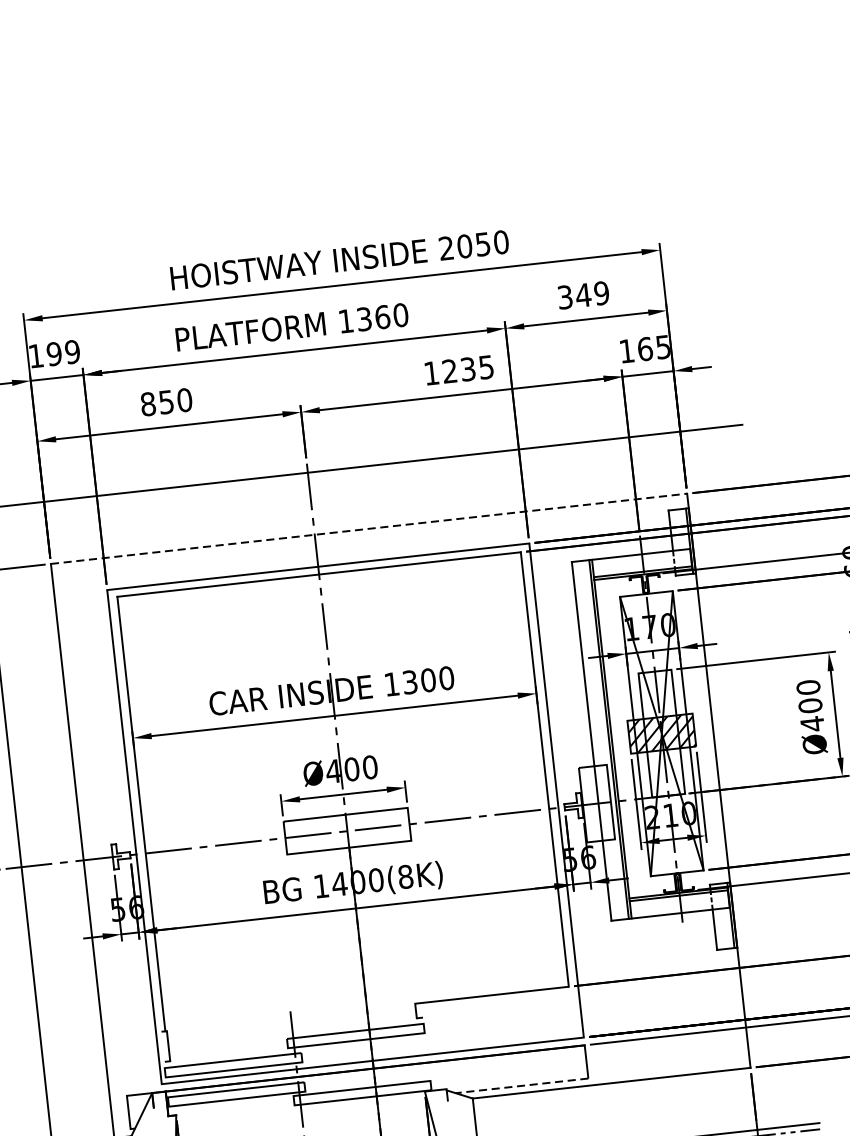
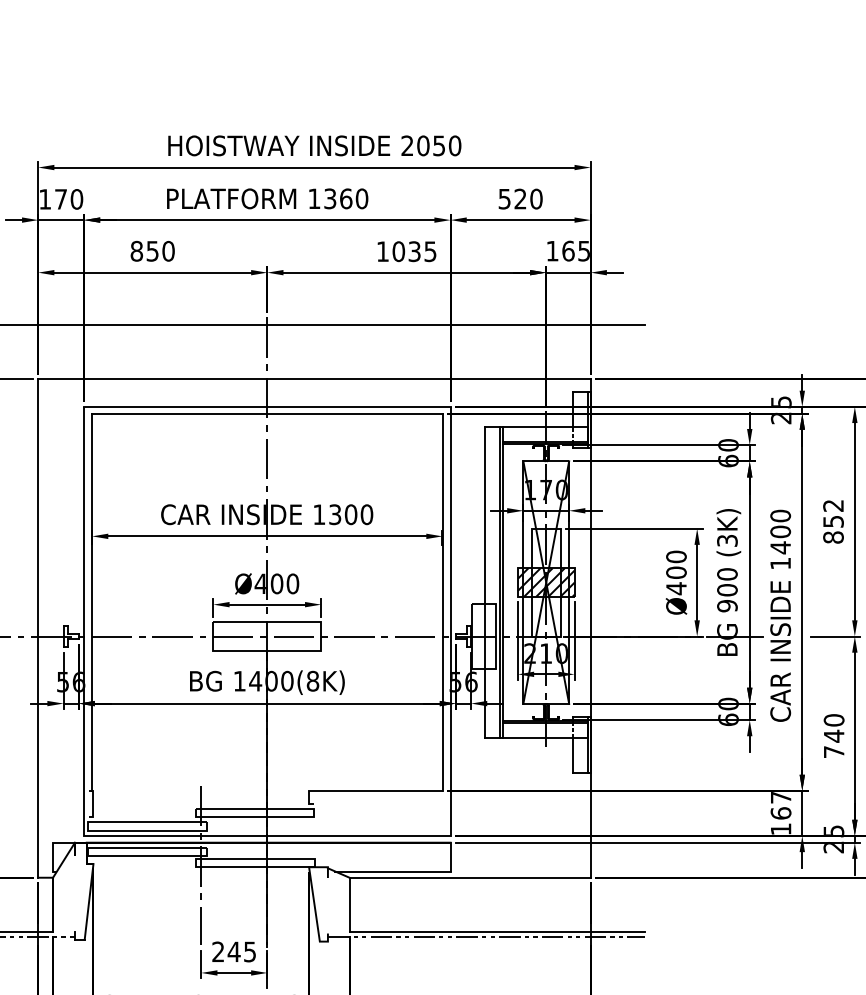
text: (583, 294) -> (520, 198), 349 -> 520
text: (62, 353) -> (68, 199), 199 -> 170
text: (449, 371) -> (398, 251), 1235 -> 1035
line: (369, 529) -> (314, 379), dashed -> solid
line: (521, 1085) -> (392, 871), dashed -> solid

